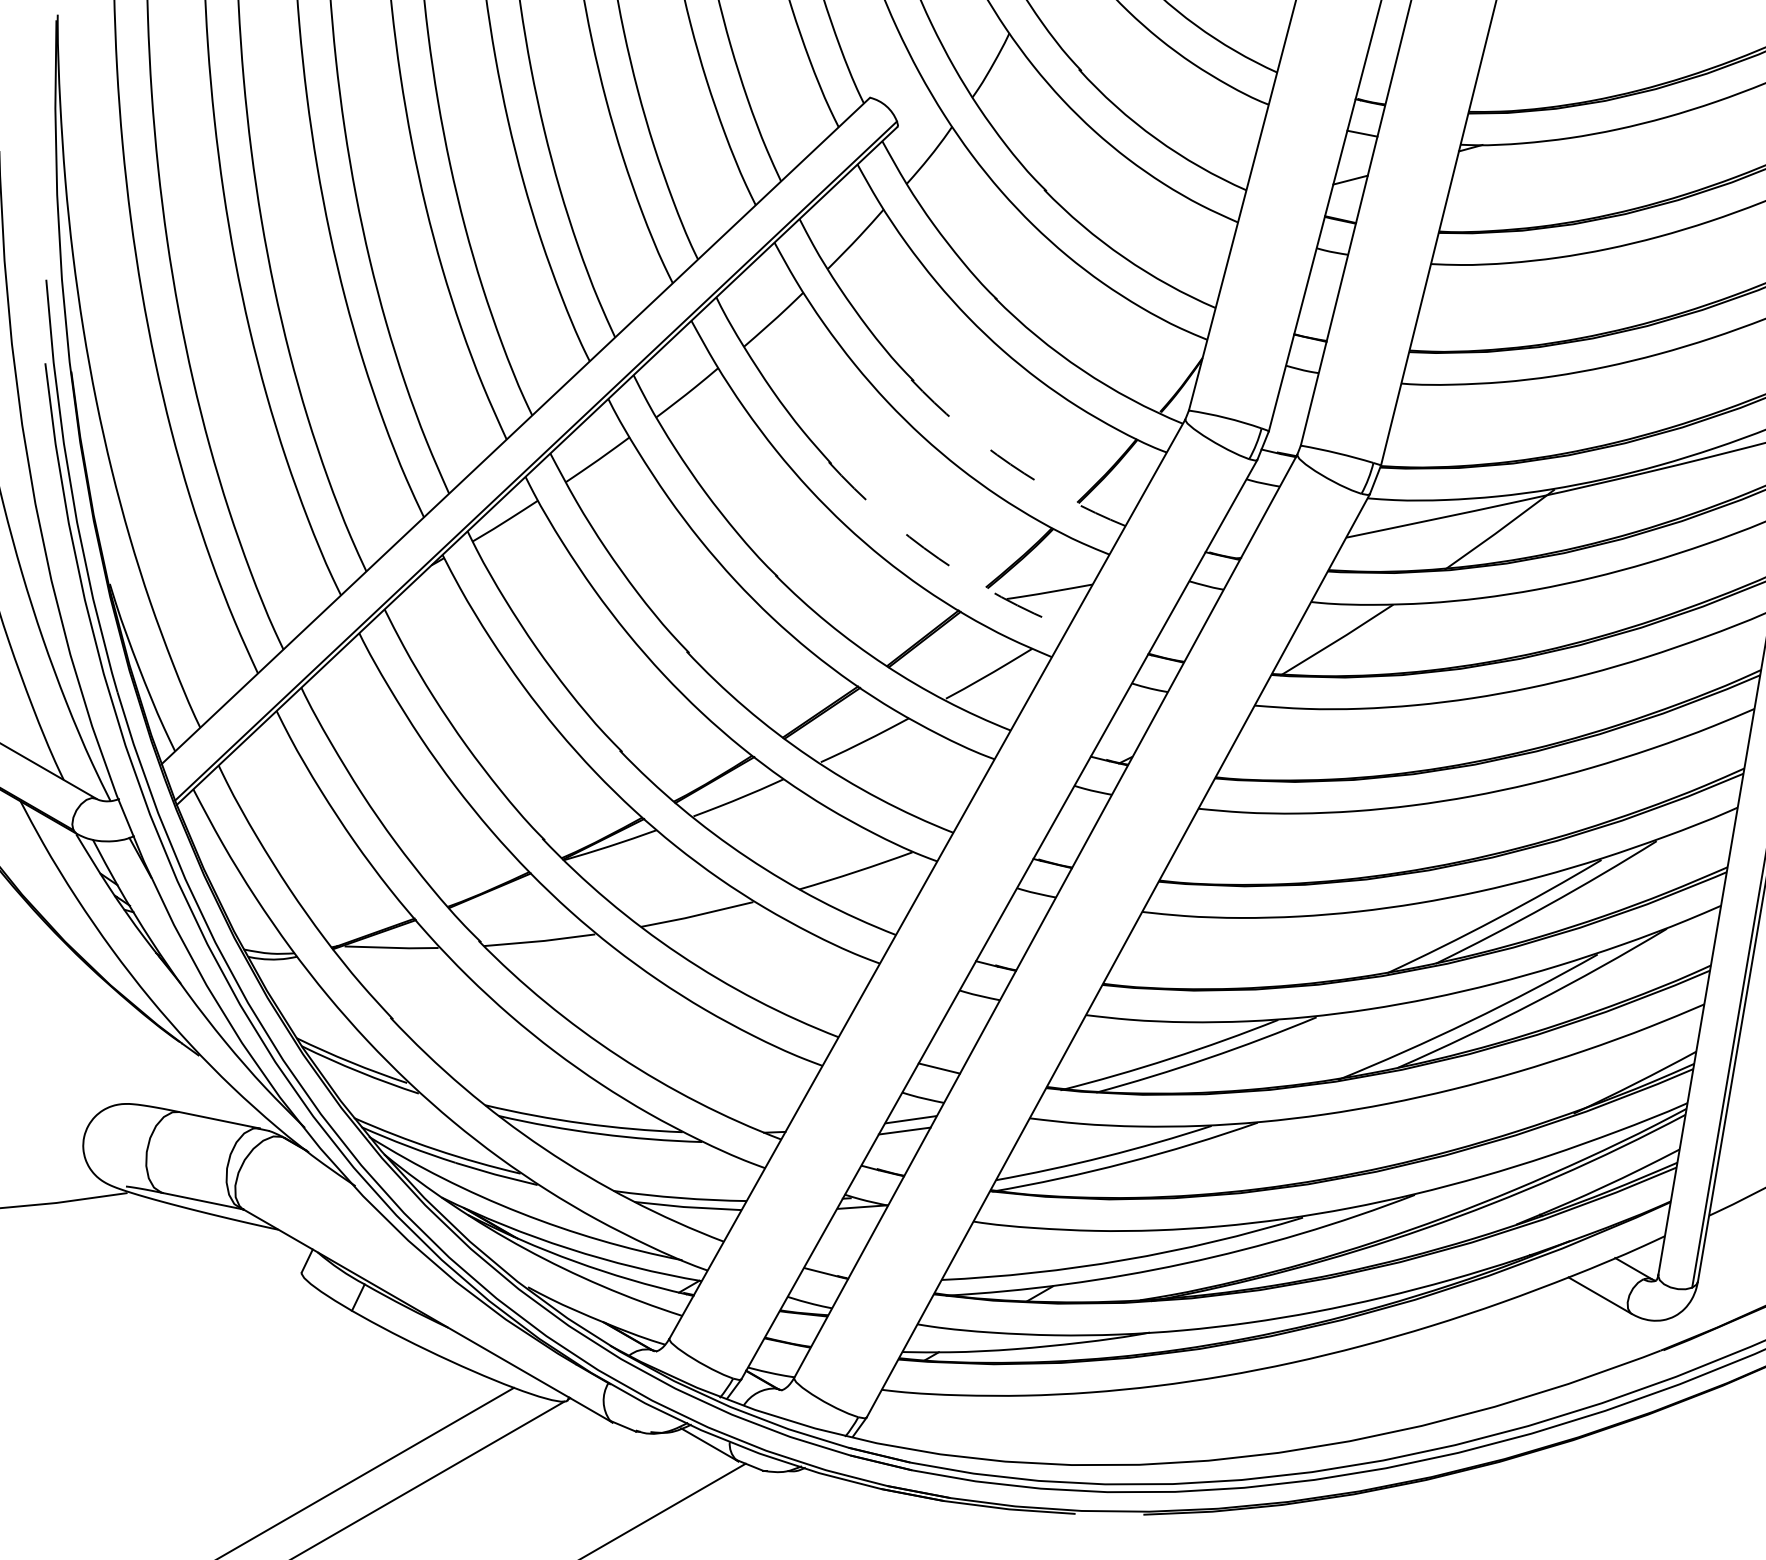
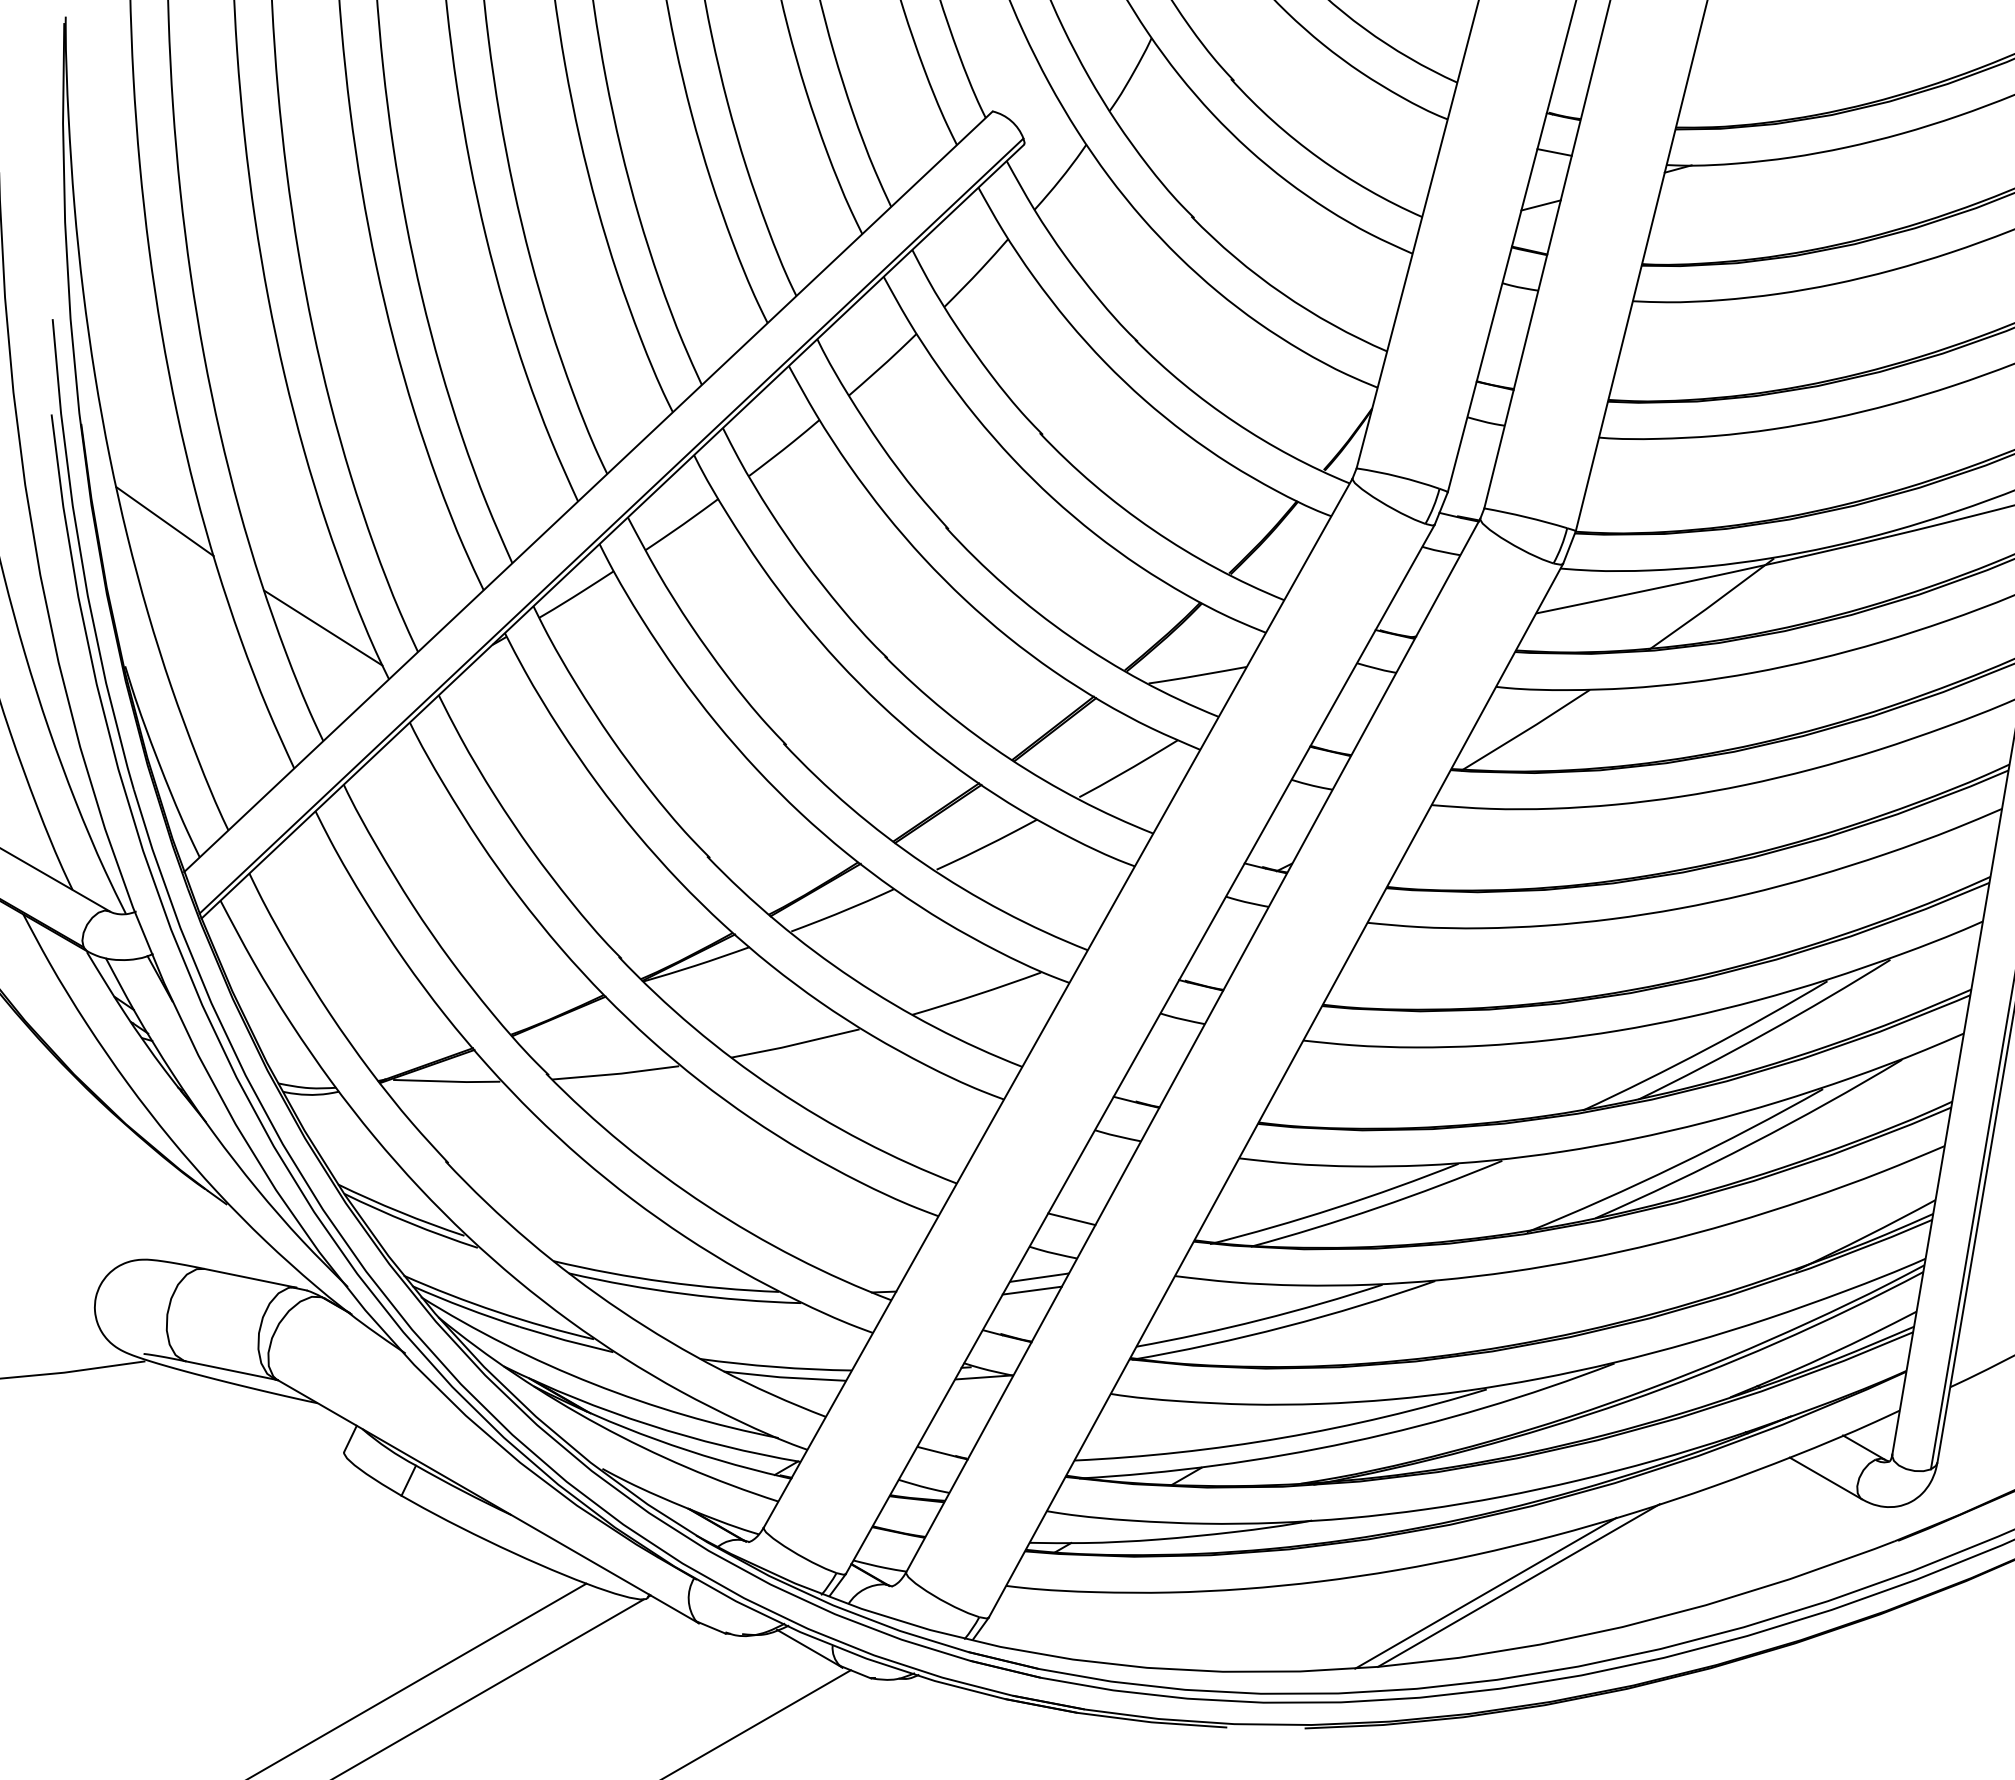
line: (144, 457) -> (164, 521), added
arc: (1010, 464) -> (1153, 529), dashed -> solid
line: (283, 549) -> (323, 627), added
arc: (939, 558) -> (1071, 637), dashed -> solid
line: (1330, 1389) -> (1518, 1585), added
line: (1301, 1395) -> (1485, 1592), added

